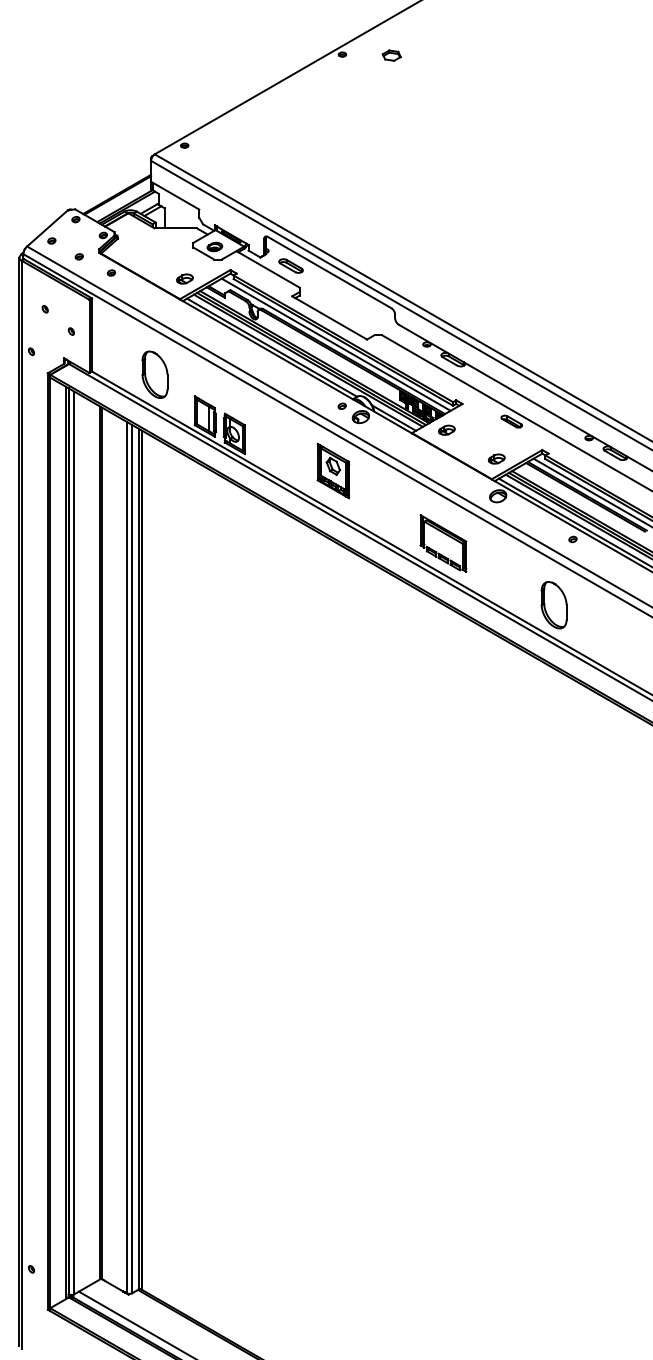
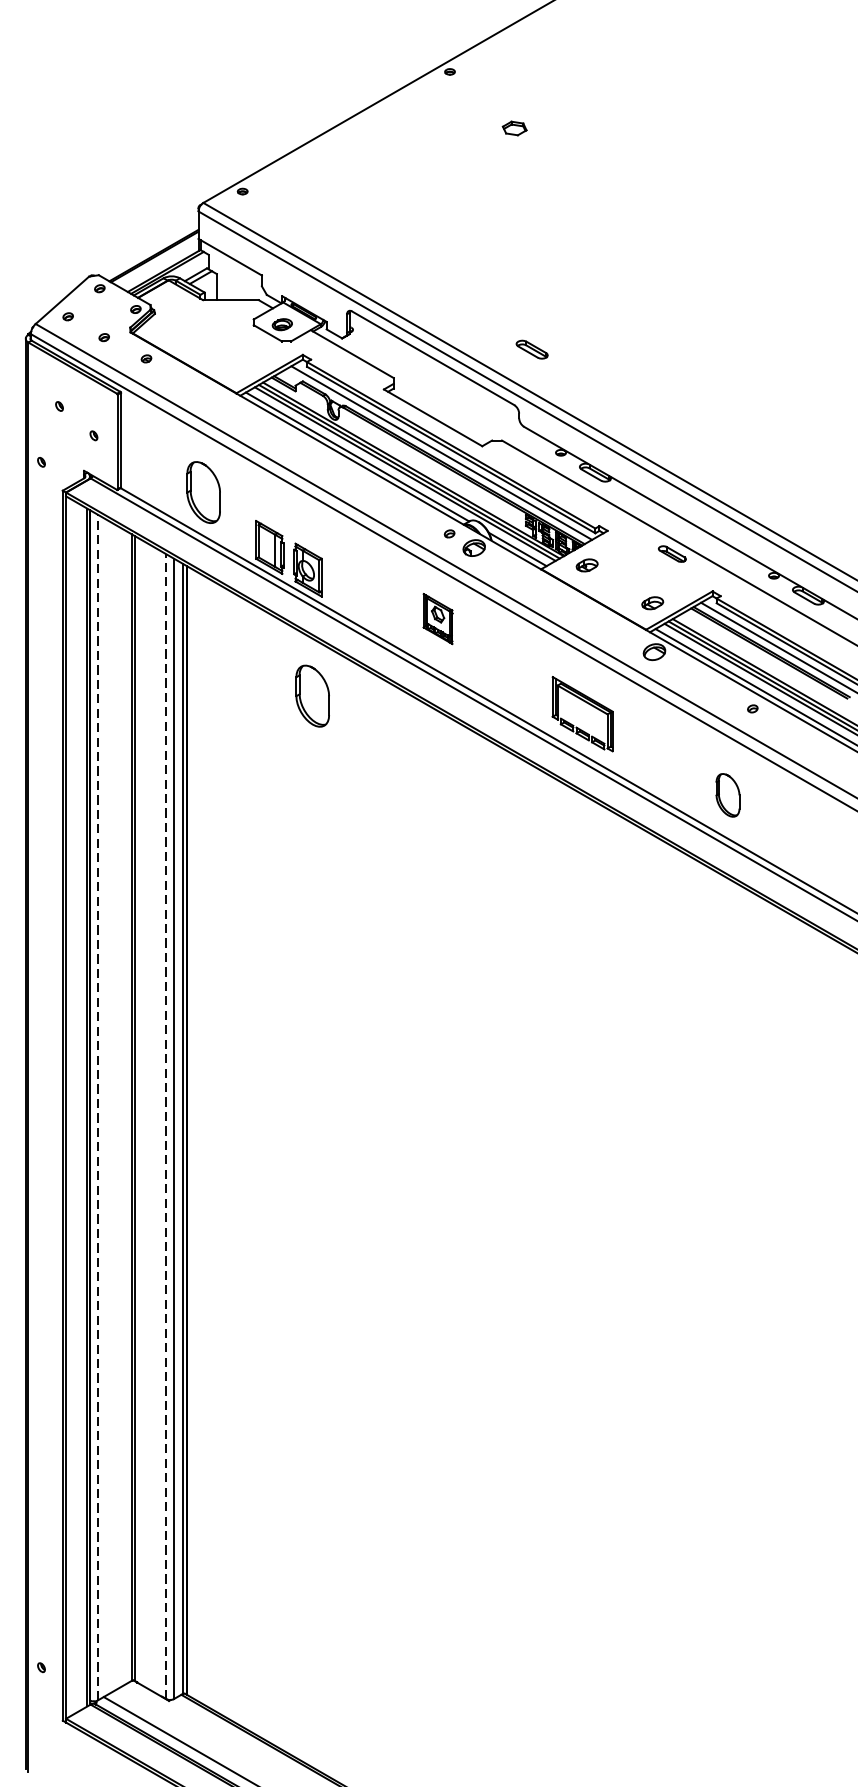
part: (391, 55) -> (514, 128), moved
part: (290, 265) -> (531, 348), moved
part: (184, 278) -> (242, 366), removed
part: (333, 470) -> (438, 618), size x0.7
part: (237, 529) -> (312, 695), added
part: (553, 605) -> (727, 795), size x0.7
line: (74, 842) -> (97, 1106), solid -> dashed
line: (126, 857) -> (166, 1126), solid -> dashed

